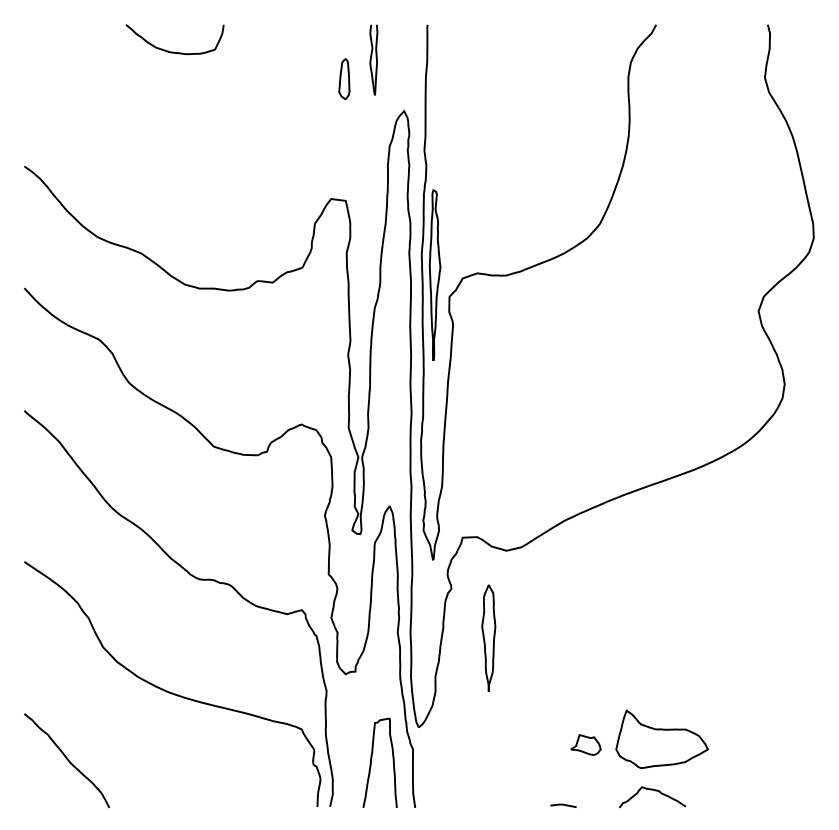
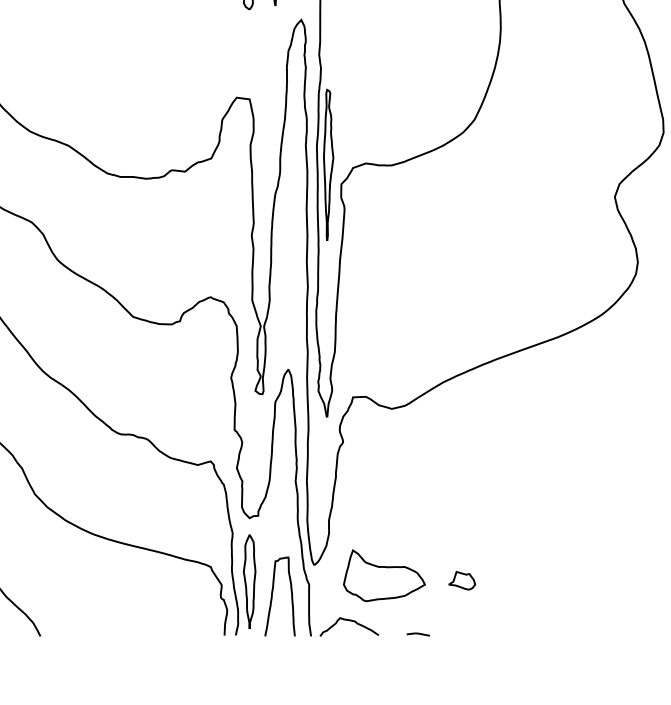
part: (488, 637) -> (249, 581), moved
part: (661, 739) -> (383, 575), moved
curve: (655, 791) -> (352, 621), moved
line: (563, 805) -> (418, 634), moved

